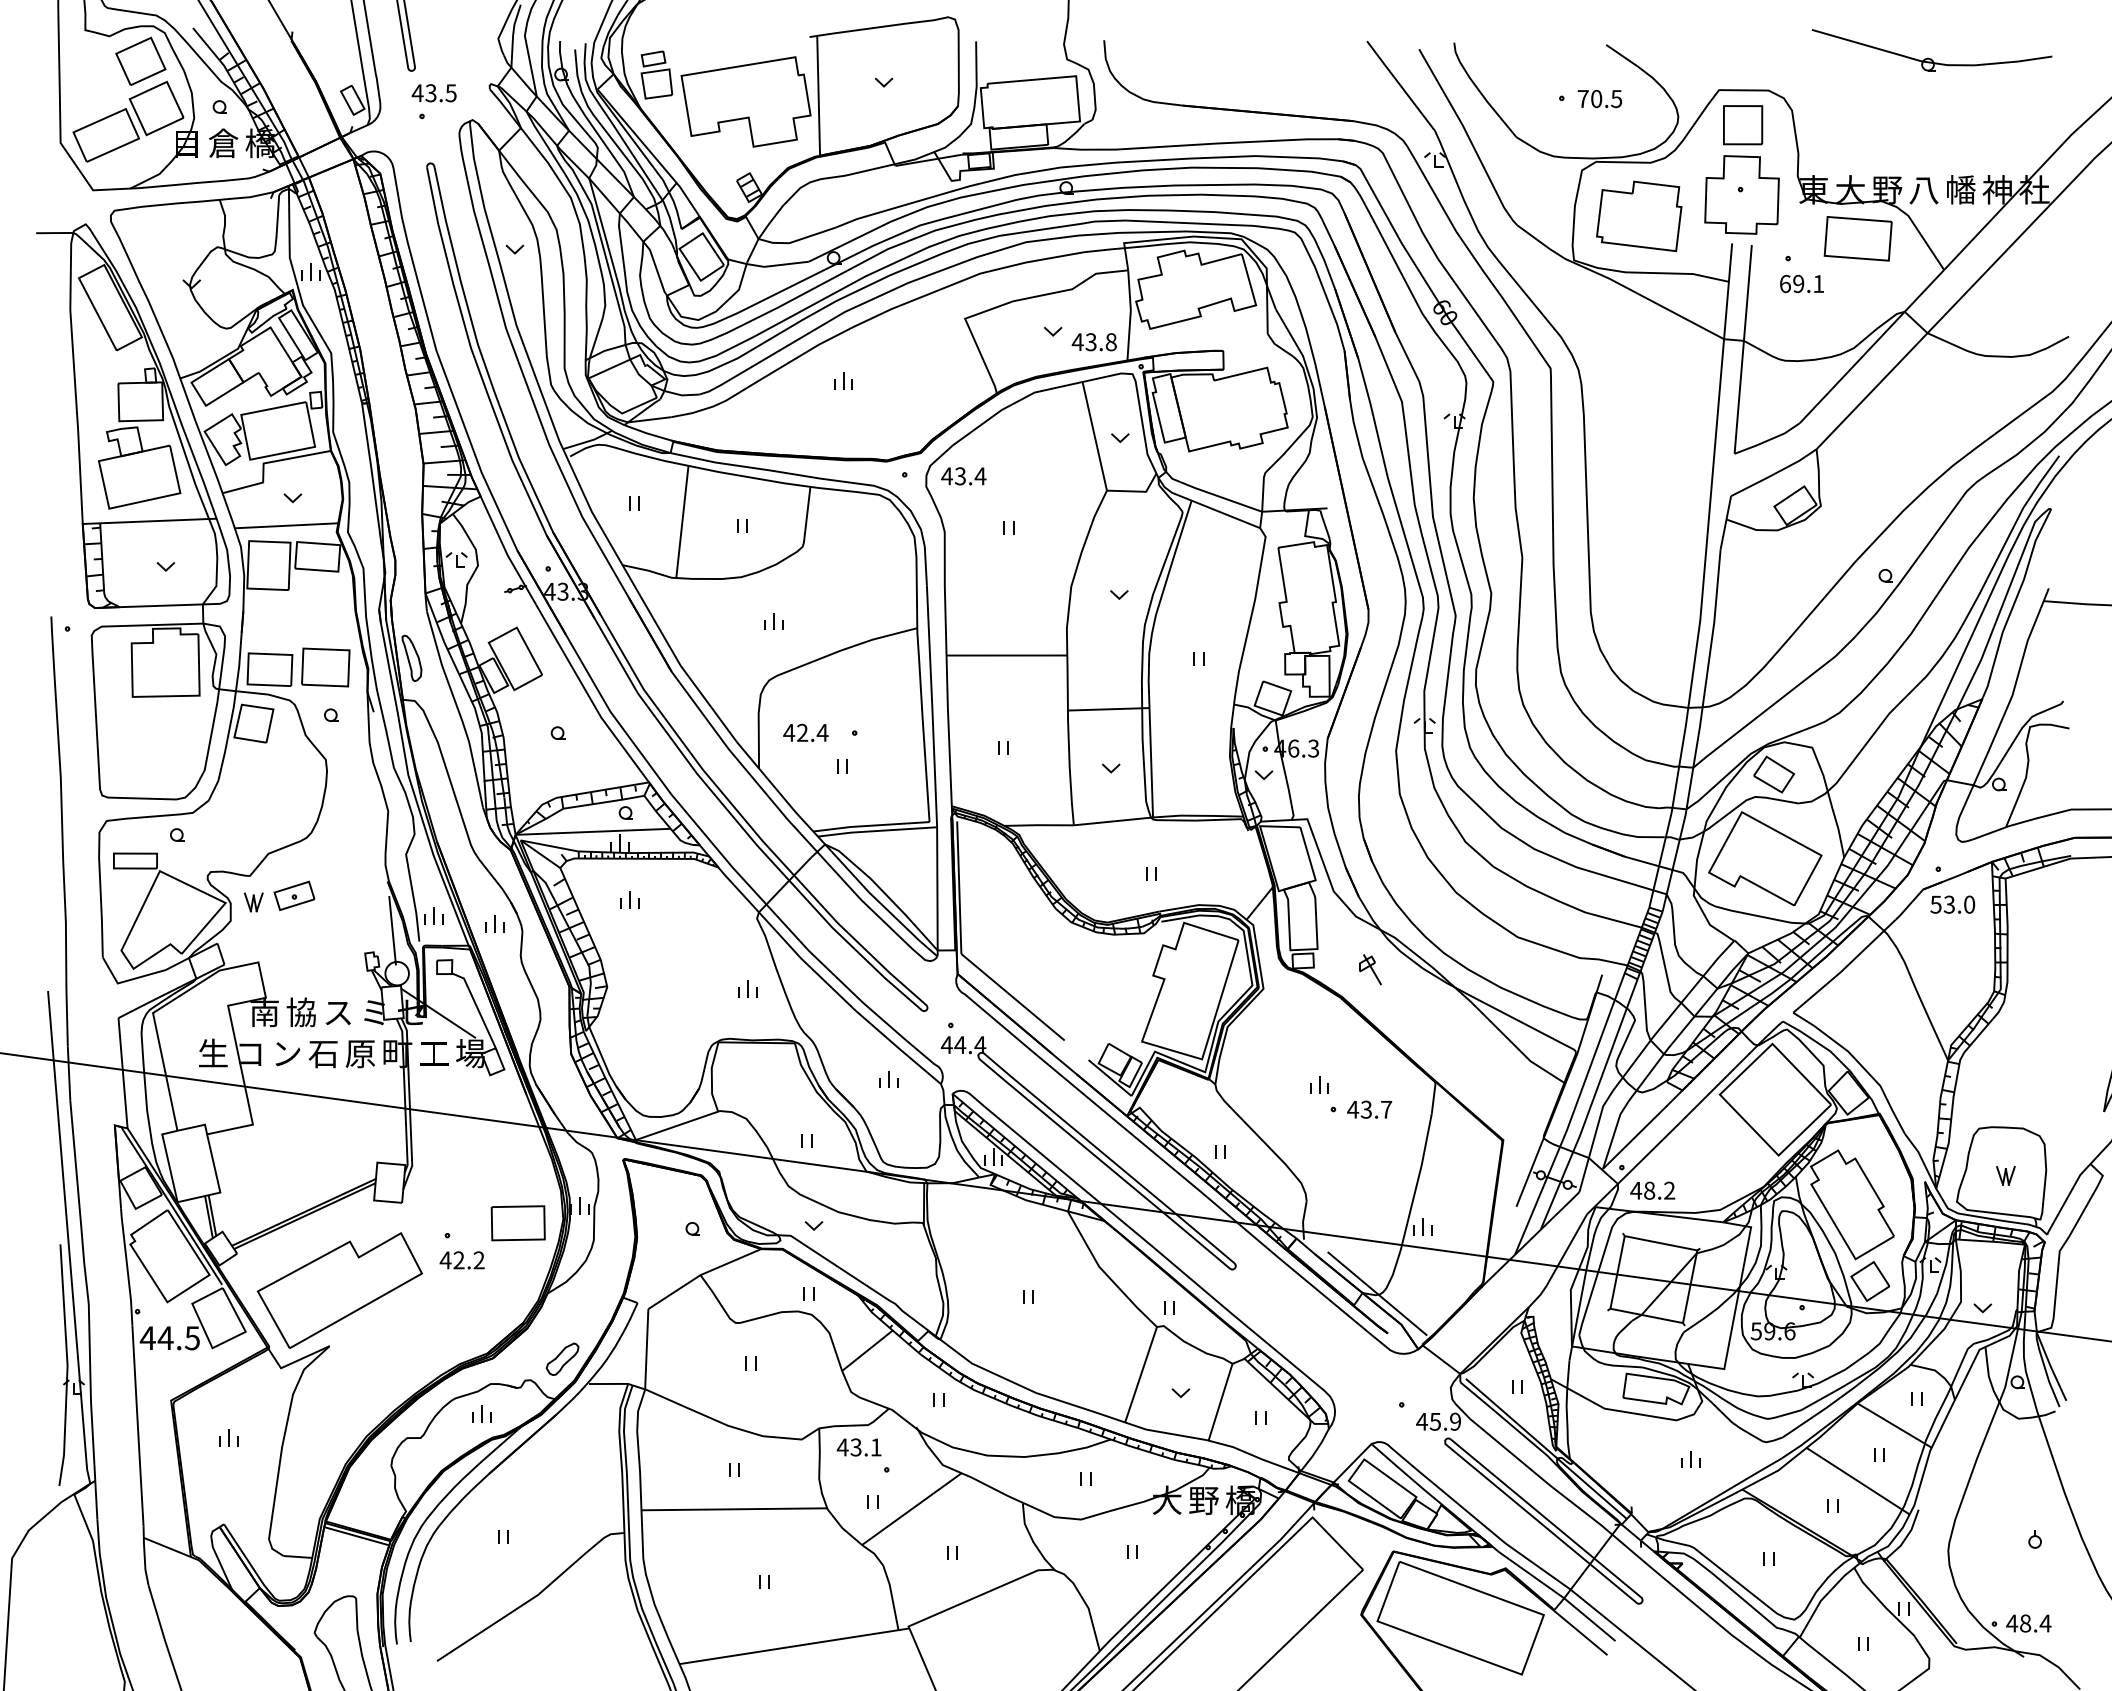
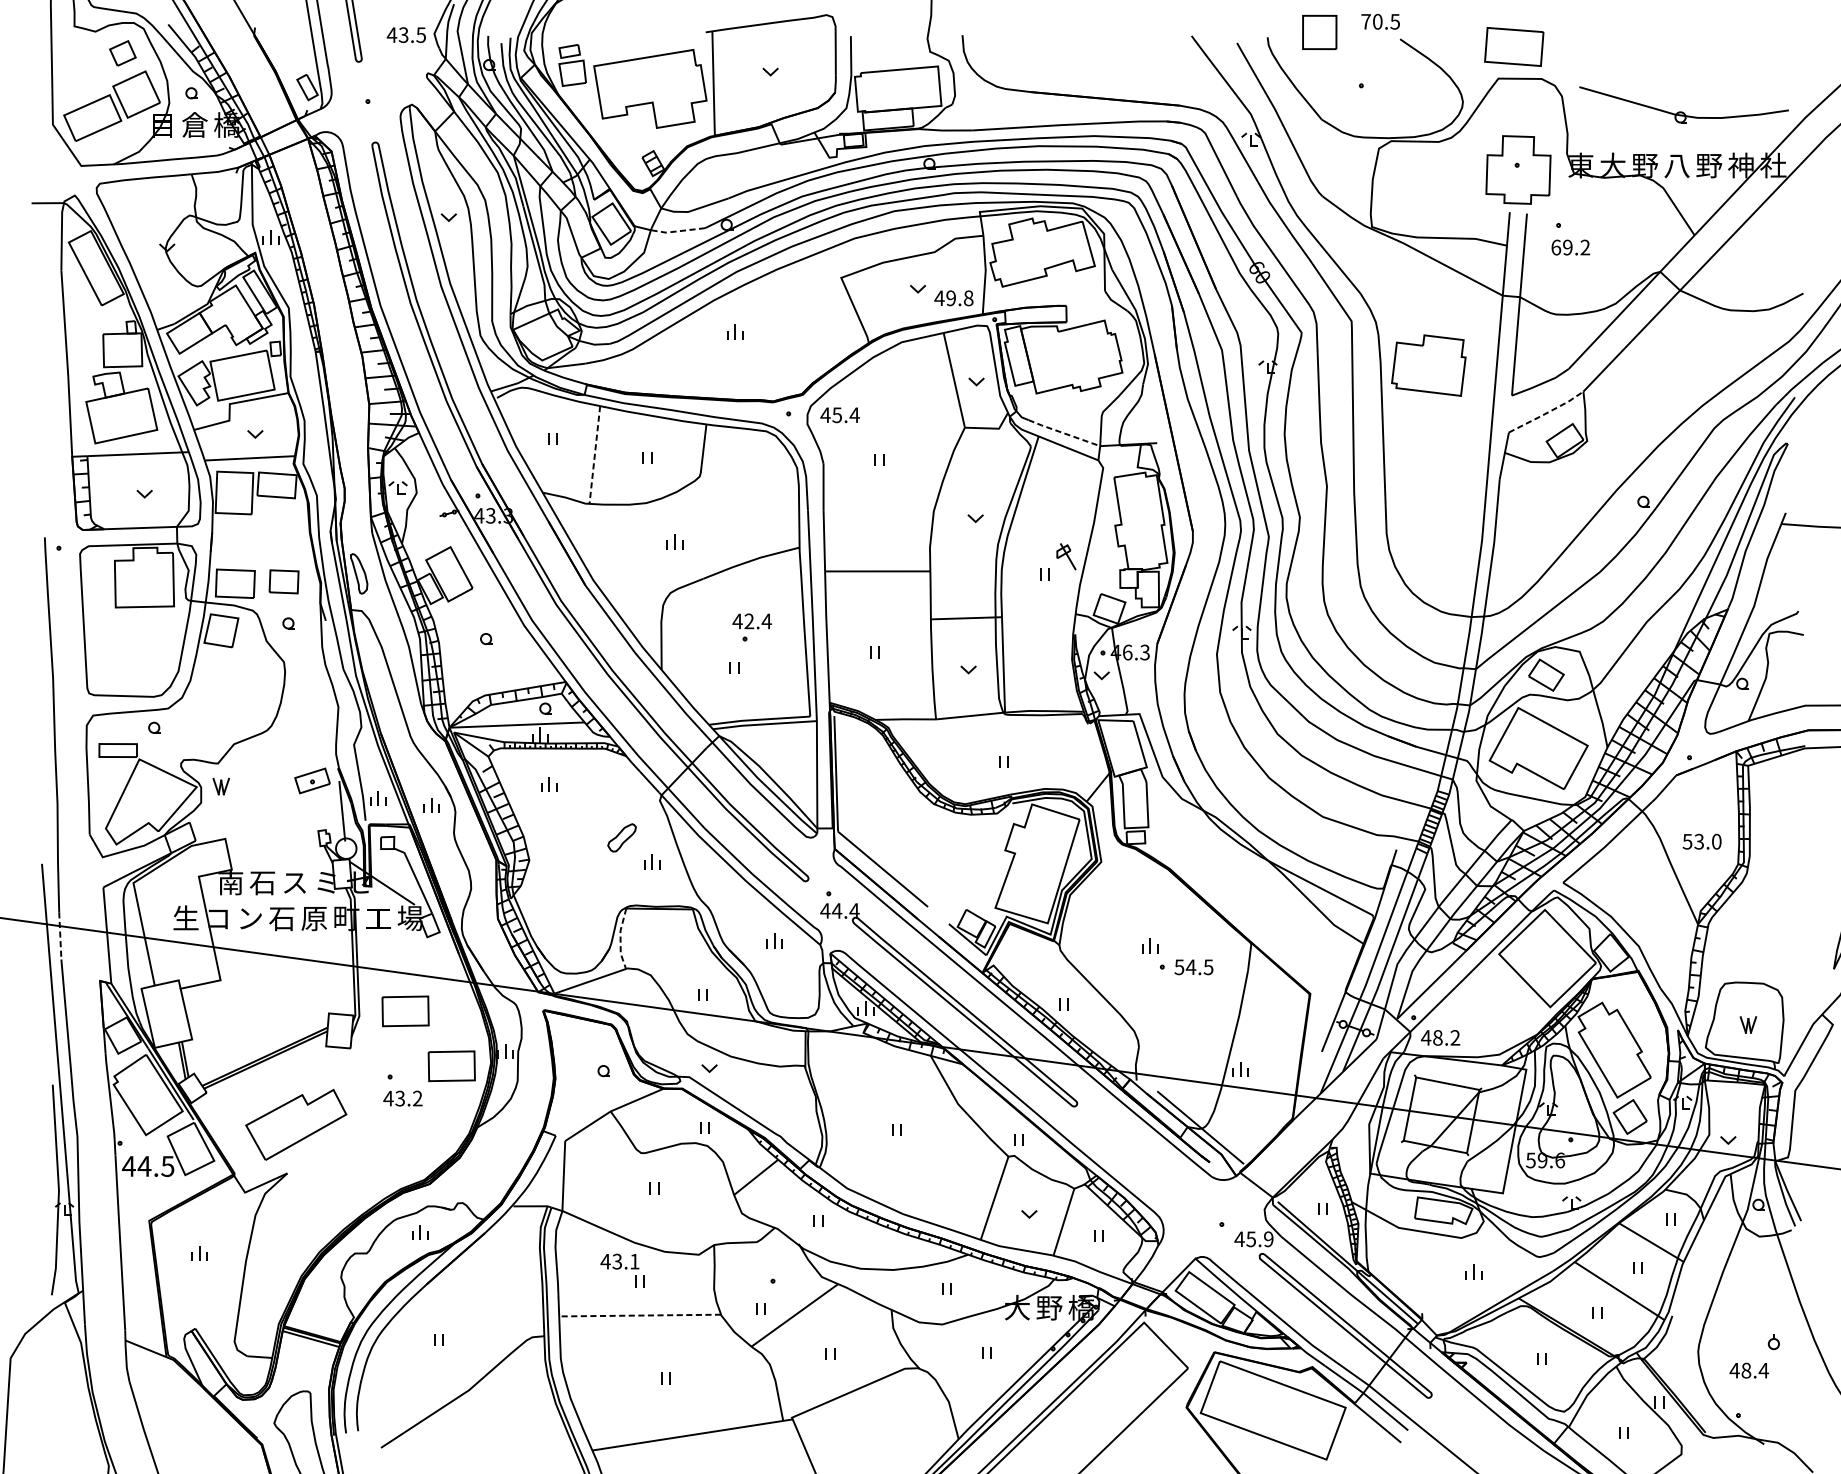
part: (1928, 57) -> (1680, 111), moved
part: (140, 60) -> (122, 52), size x0.6
text: (433, 93) -> (405, 35), moved
text: (1599, 98) -> (1380, 21), moved
part: (1743, 125) -> (1320, 32), moved
text: (1960, 189) -> (1708, 165), 幡 -> 野
part: (1639, 216) -> (1429, 365), moved
part: (1857, 238) -> (1513, 46), moved
line: (777, 265) -> (677, 231), solid -> dashed
text: (1818, 283) -> (1585, 247), 69.1 -> 69.2
text: (1090, 342) -> (950, 298), 43.8 -> 49.8
line: (1775, 473) -> (1547, 412), solid -> dashed
text: (960, 475) -> (837, 414), 43.4 -> 45.4
line: (1220, 496) -> (1063, 432), solid -> dashed
line: (682, 522) -> (594, 455), solid -> dashed
part: (325, 667) -> (283, 581), size x0.7
text: (805, 732) -> (751, 621), moved
part: (294, 895) -> (312, 780), moved
text: (1952, 904) -> (1701, 841), moved
part: (1370, 969) -> (1066, 556), moved
text: (300, 1012) -> (262, 882), 協 -> 石
line: (69, 1074) -> (60, 936), solid -> dashed
line: (711, 1077) -> (620, 939), solid -> dashed
text: (1369, 1109) -> (1193, 967), 43.7 -> 54.5
part: (464, 1160) -> (404, 1011), added
text: (458, 1260) -> (399, 1098), 42.2 -> 43.2
part: (339, 1290) -> (295, 1124), size x0.7
part: (562, 1358) -> (621, 837), moved
text: (858, 1447) -> (619, 1261), moved
line: (734, 1509) -> (640, 1315), solid -> dashed
text: (2028, 1623) -> (1748, 1370), moved

